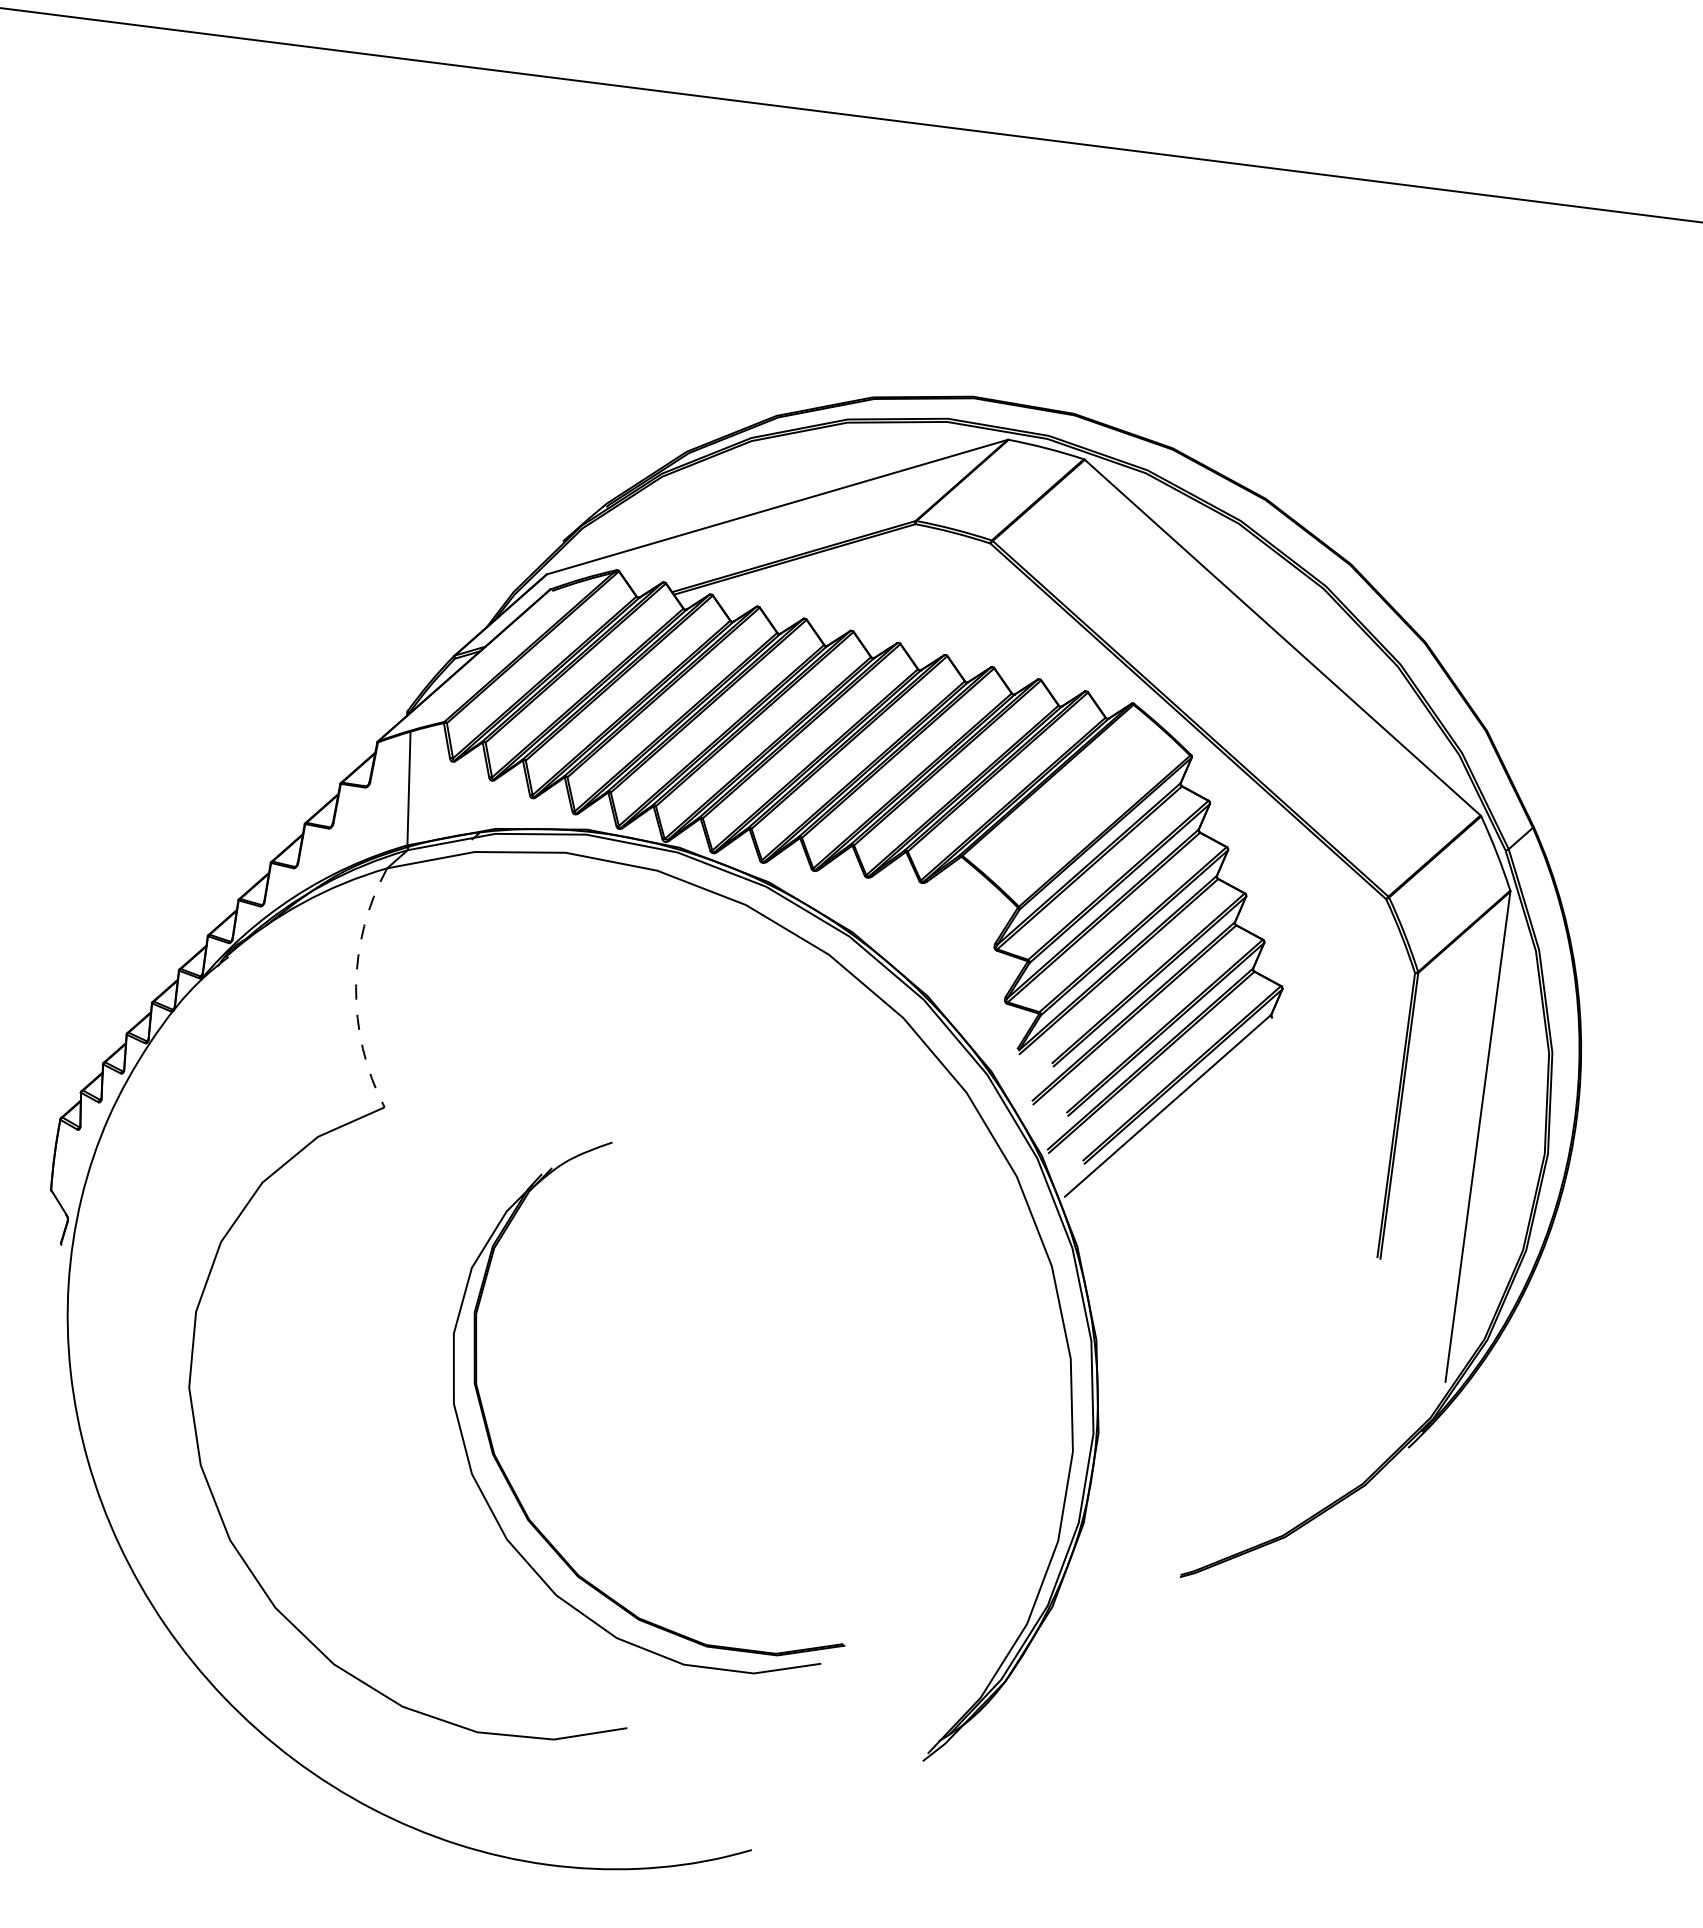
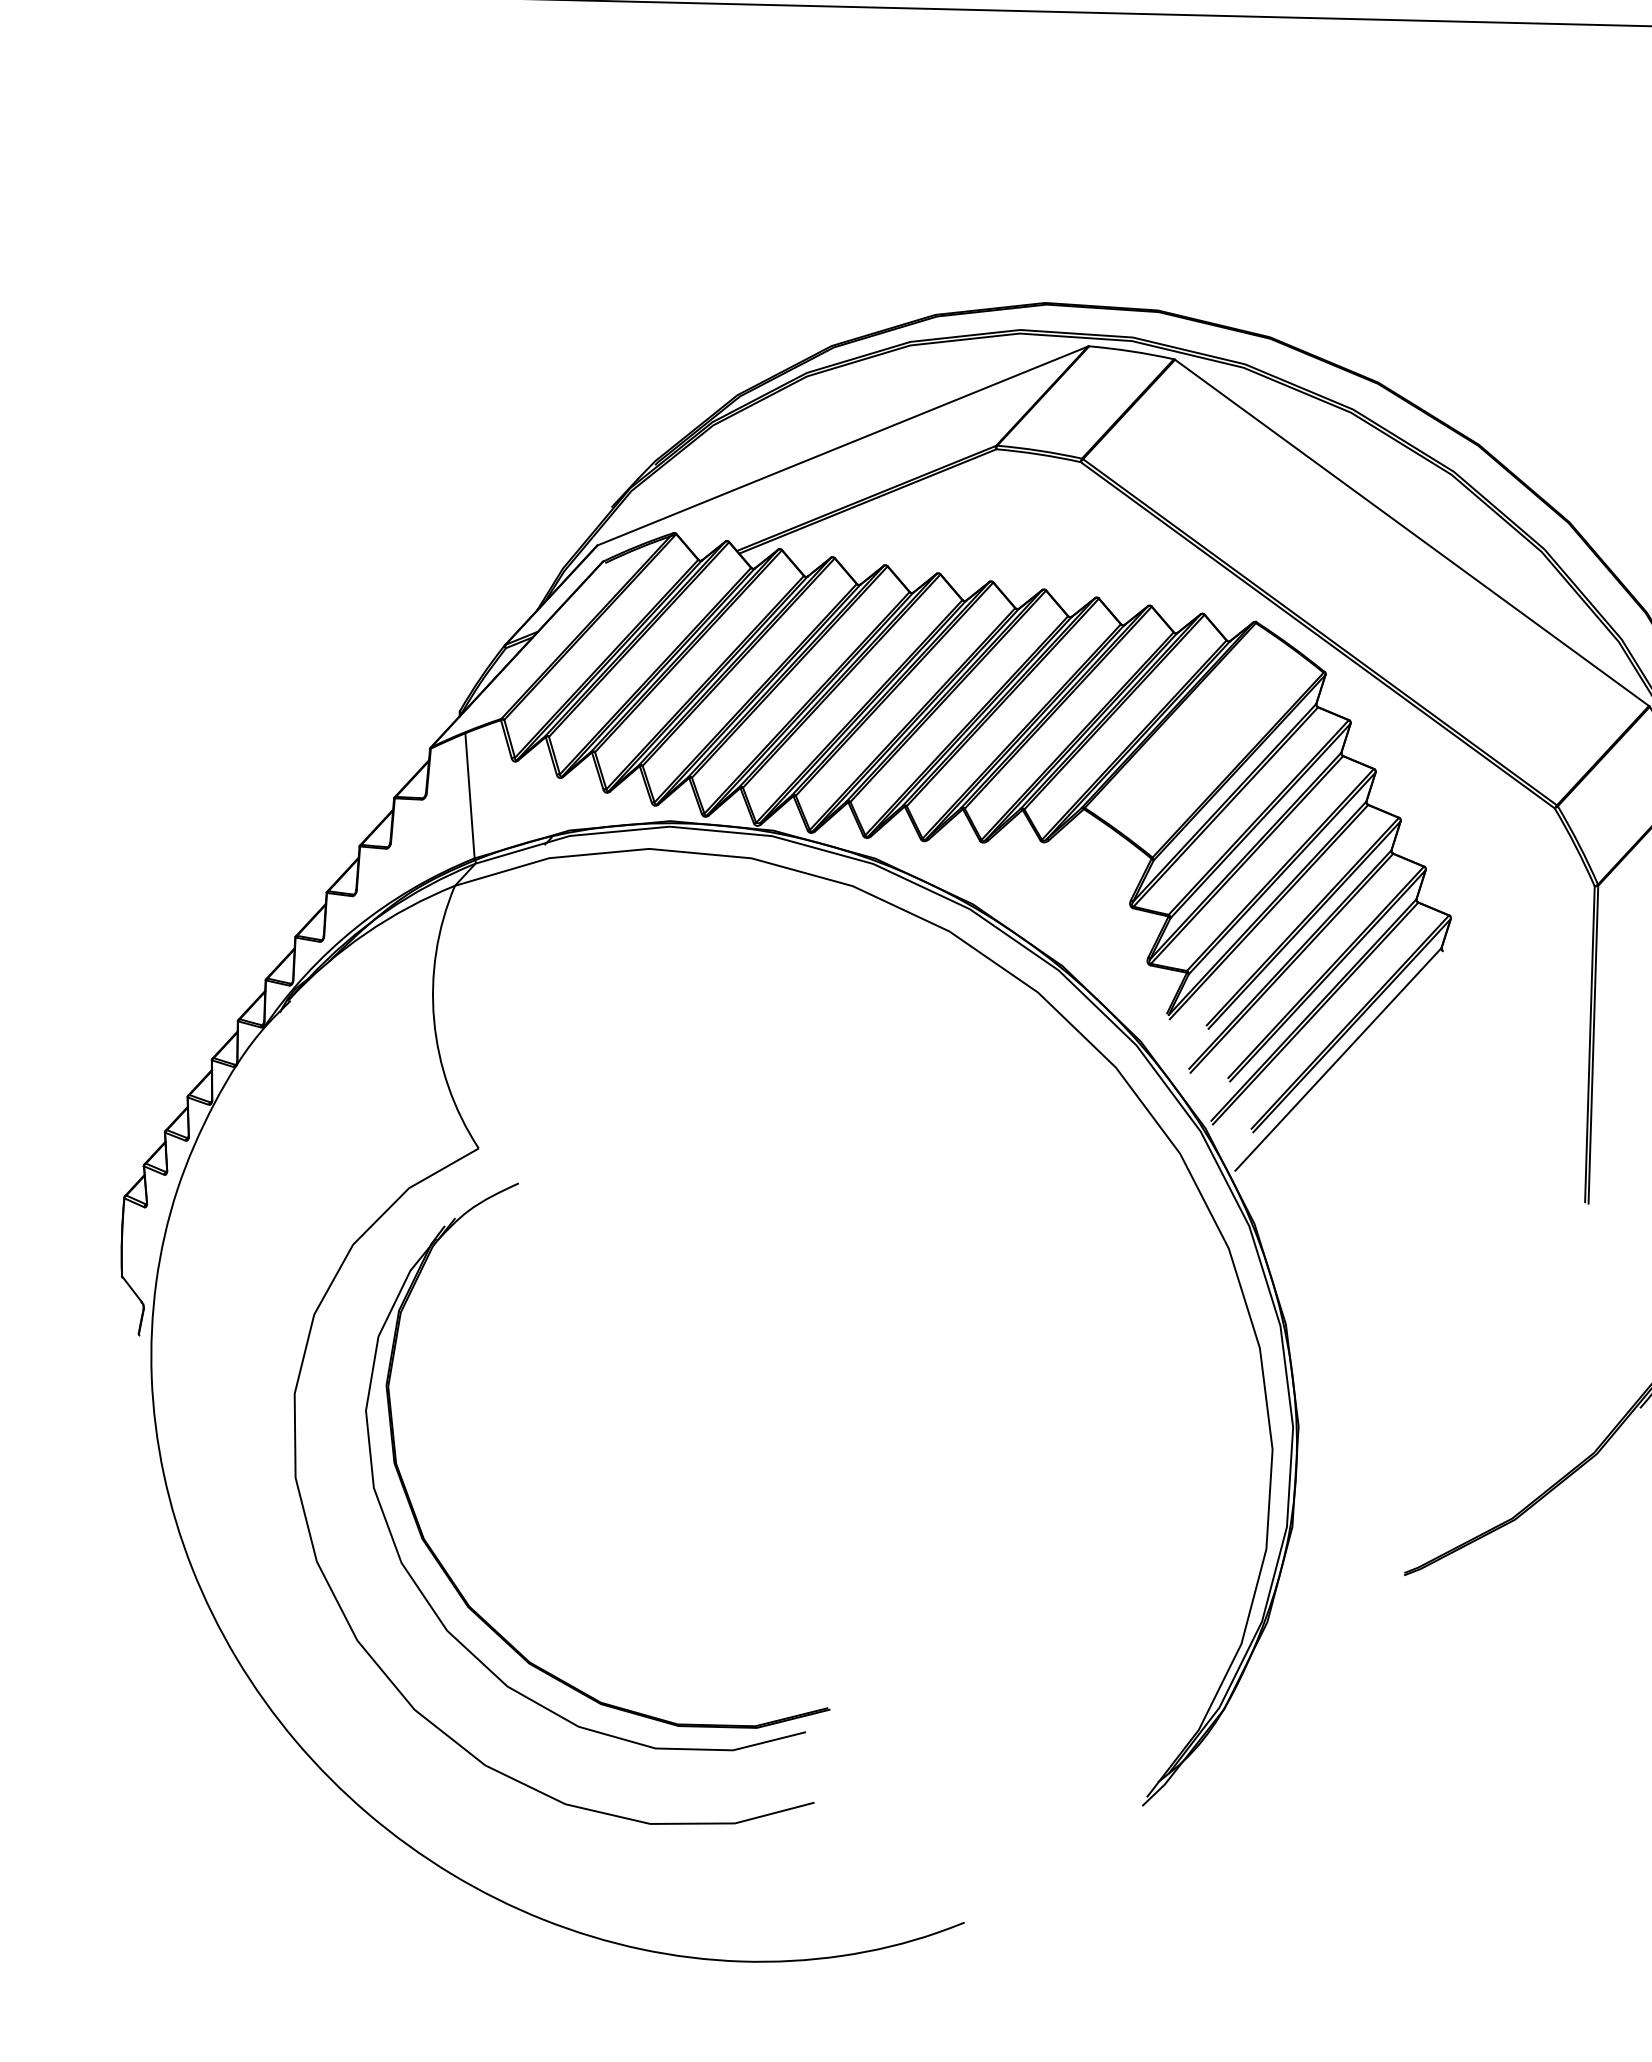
arc: (356, 987) -> (434, 1020), dashed -> solid
part: (508, 1478) -> (442, 1563), moved

